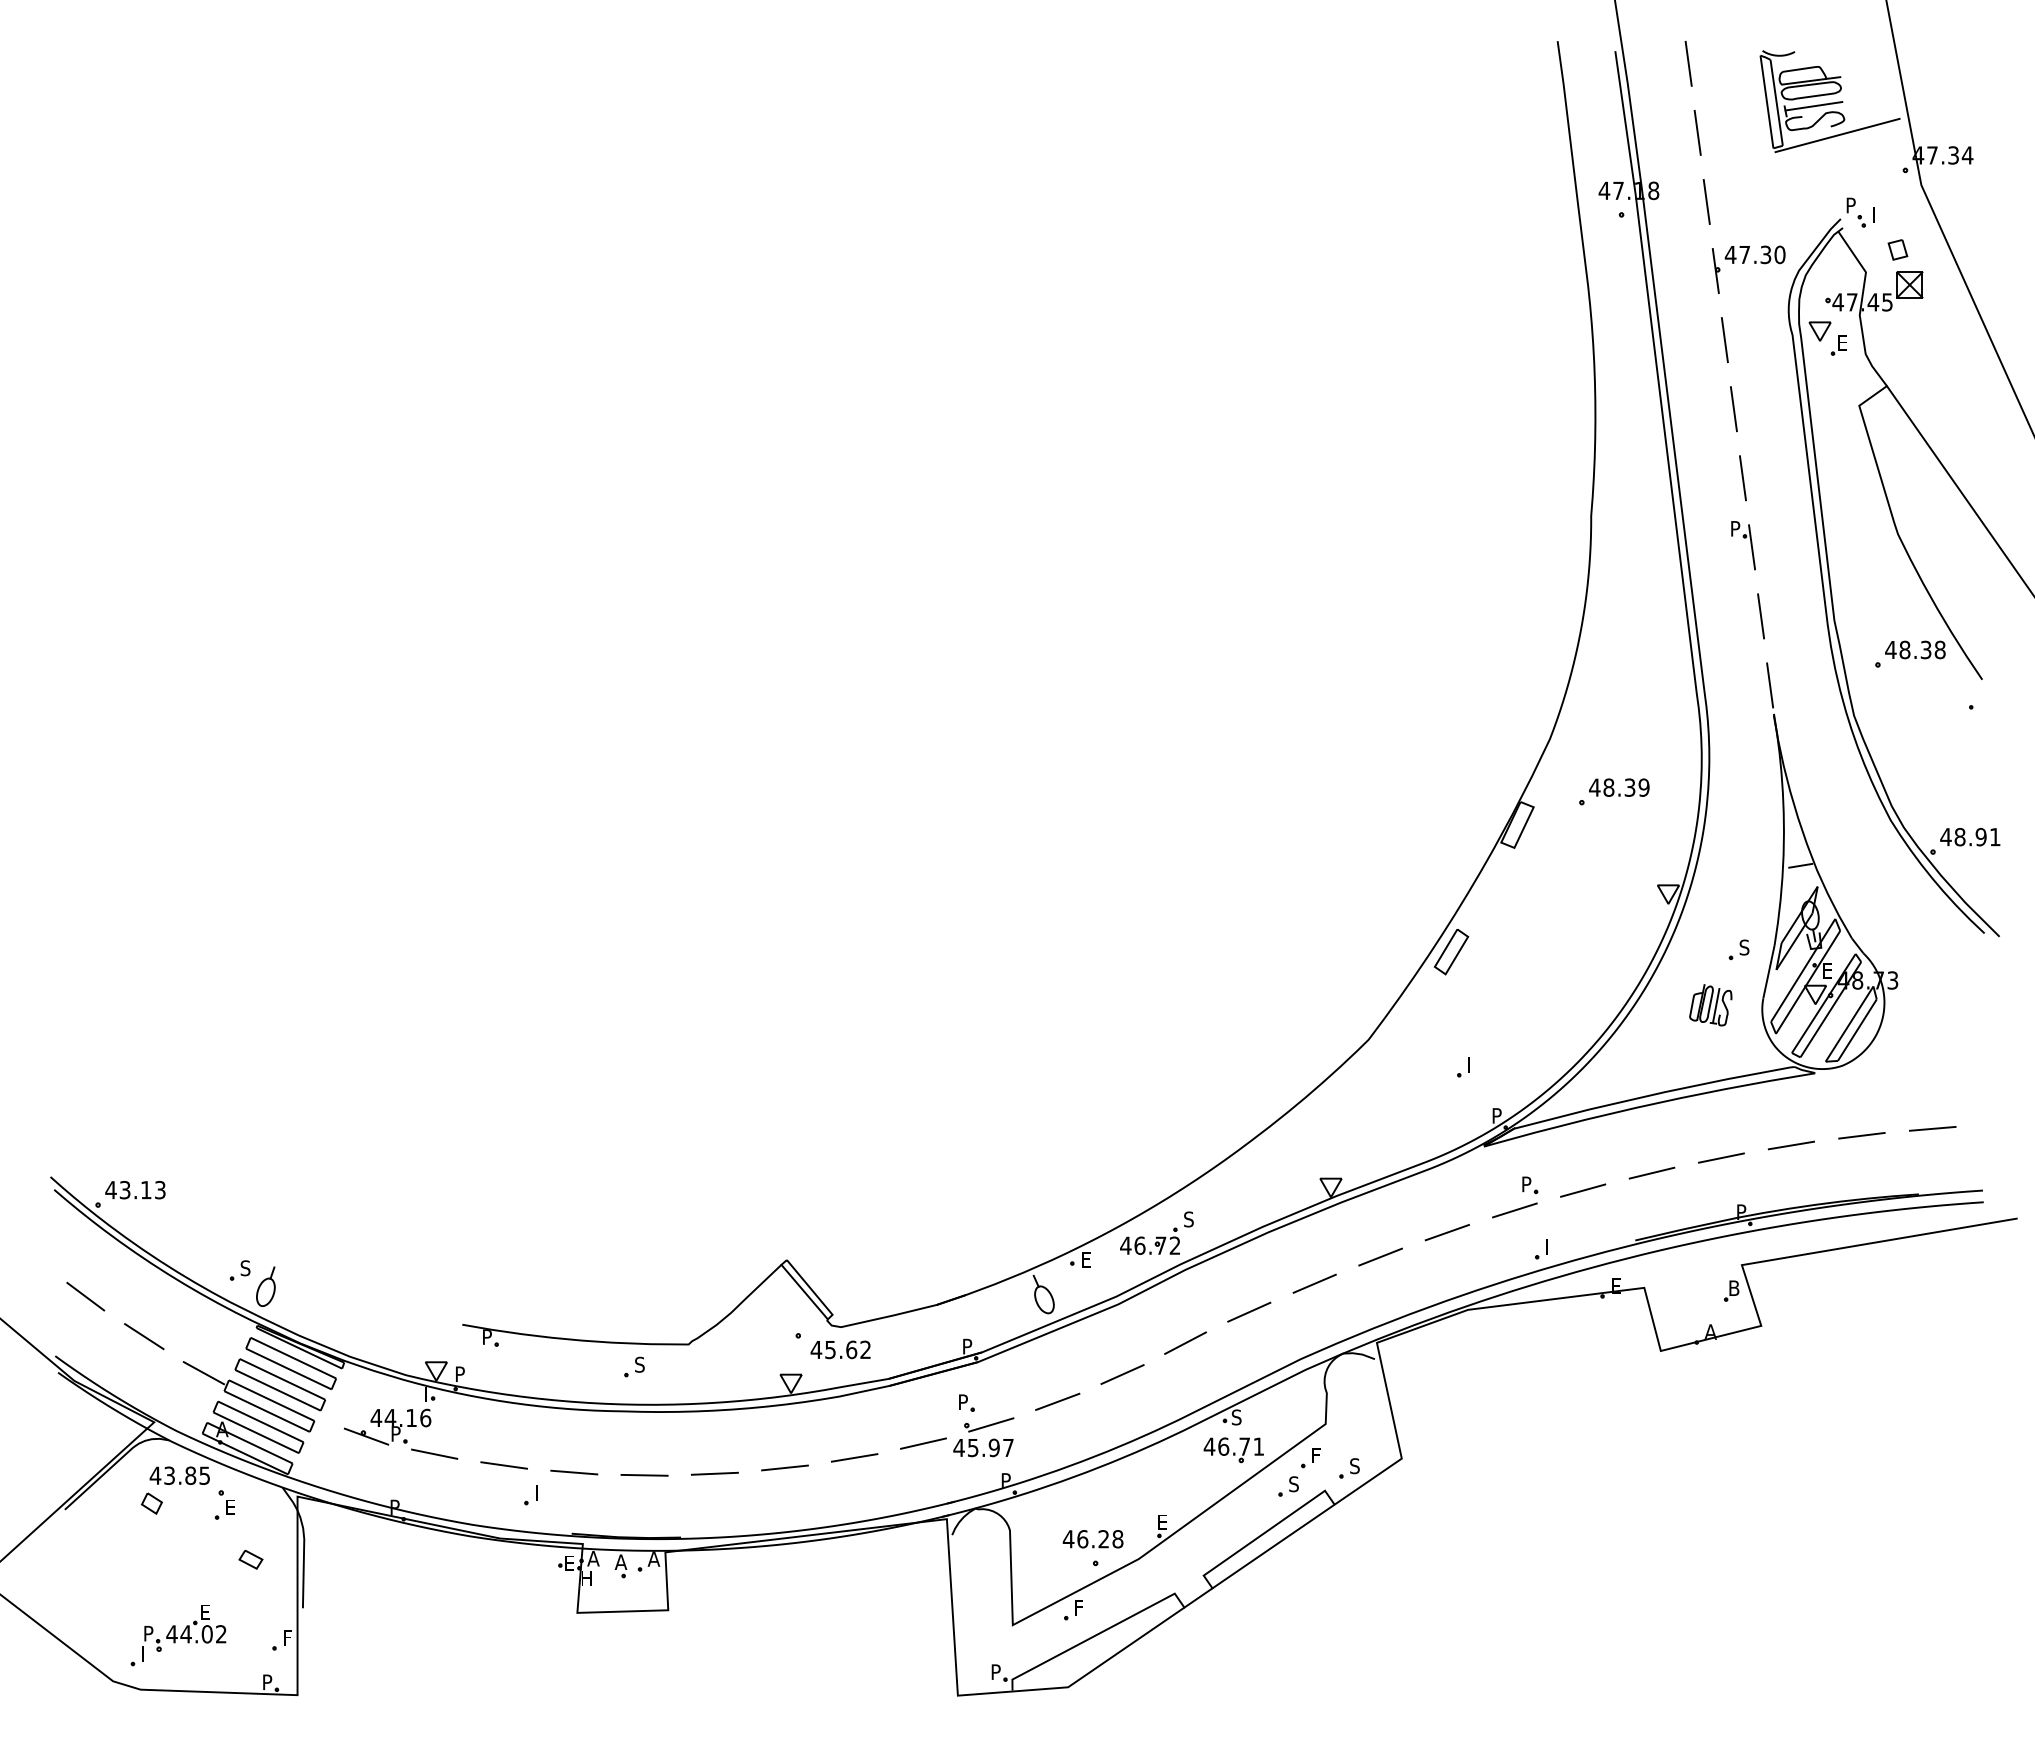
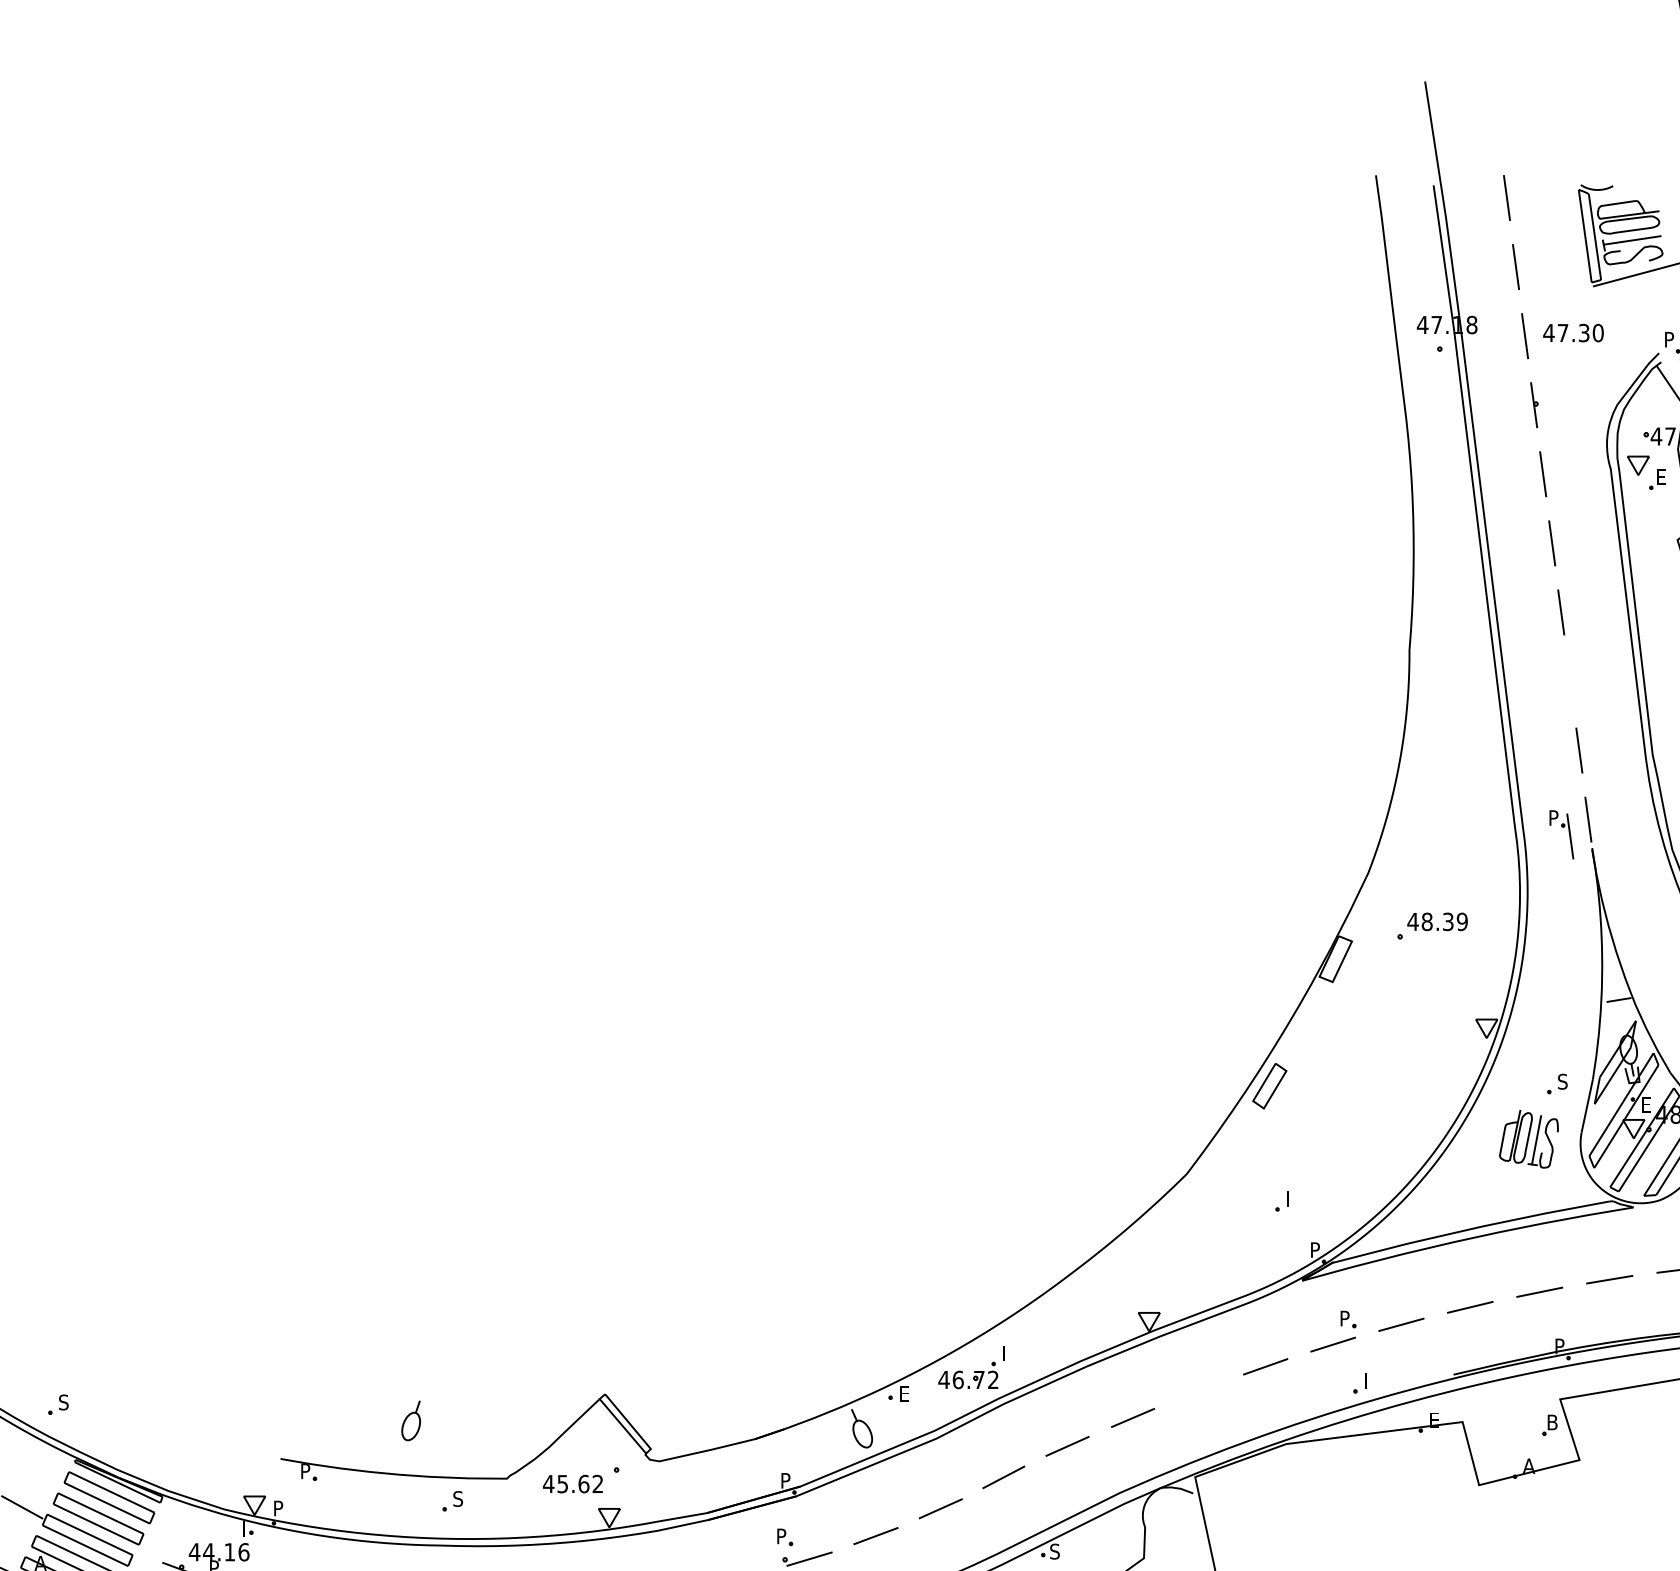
text: (1754, 254) -> (1572, 332), moved
part: (1743, 538) -> (1561, 827), moved
part: (1710, 1005) -> (1528, 1139), size x1.4
text: (1188, 1219) -> (1006, 1353), S -> I
line: (1380, 1256) -> (1198, 1390), removed
part: (265, 1286) -> (410, 1420), moved
text: (840, 1349) -> (572, 1483), moved

